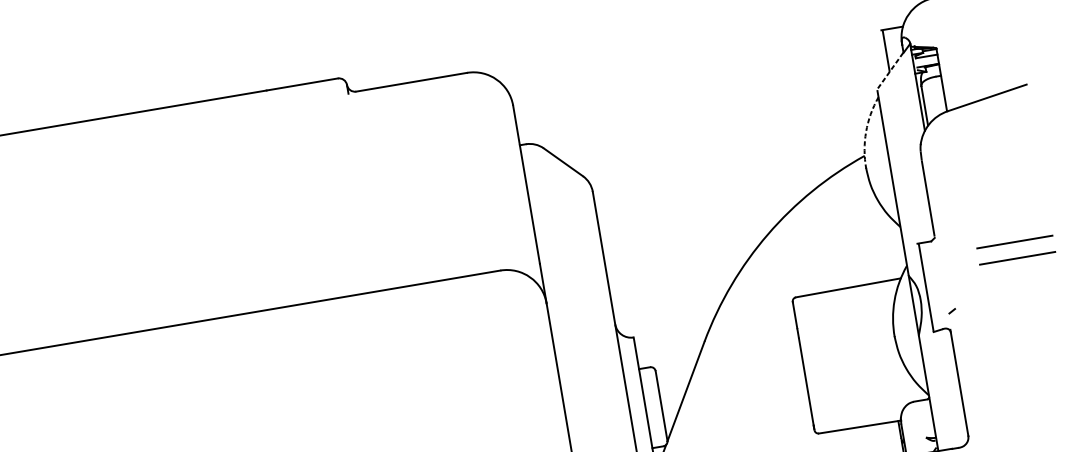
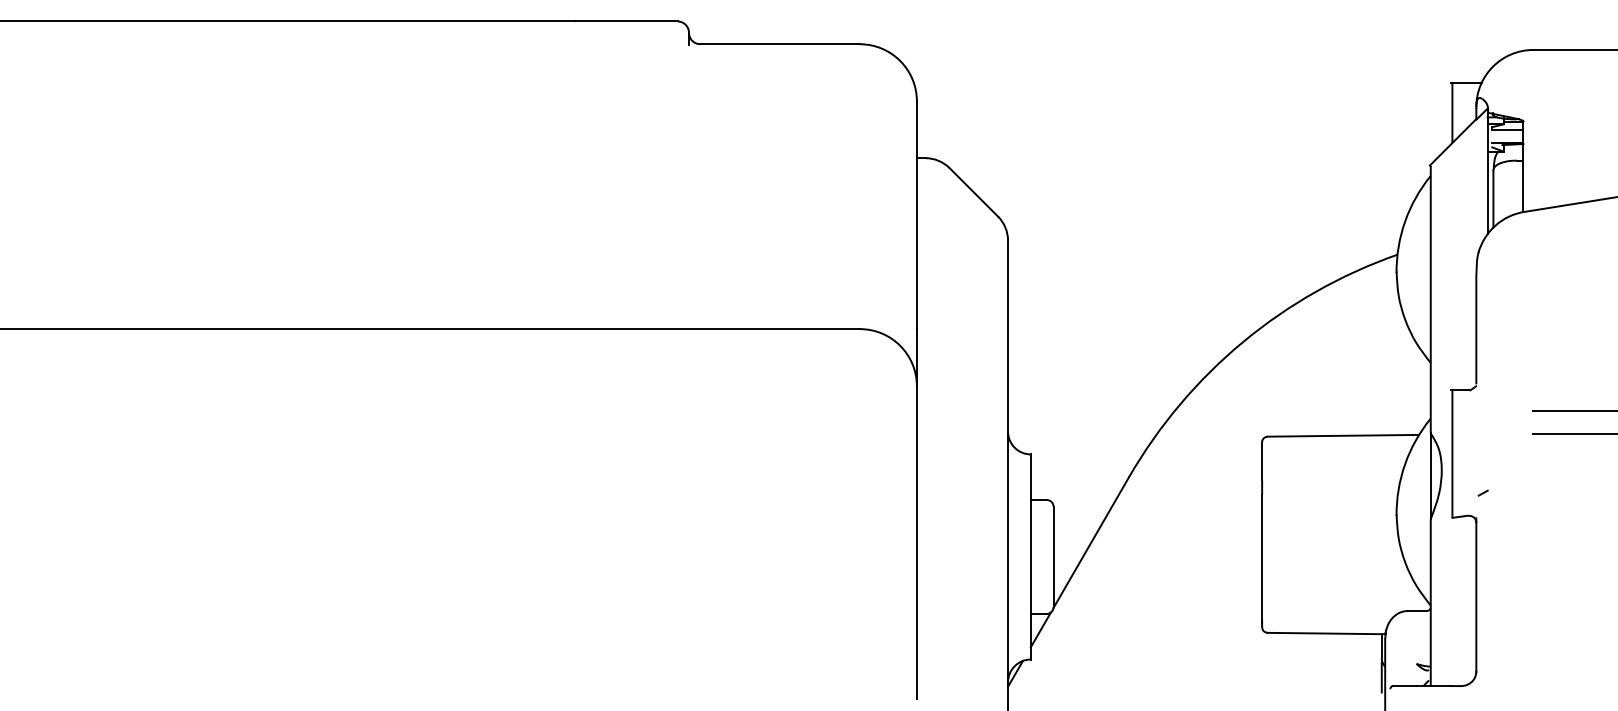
line: (889, 71) -> (1452, 142), dashed -> solid
arc: (866, 131) -> (1405, 221), dashed -> solid

